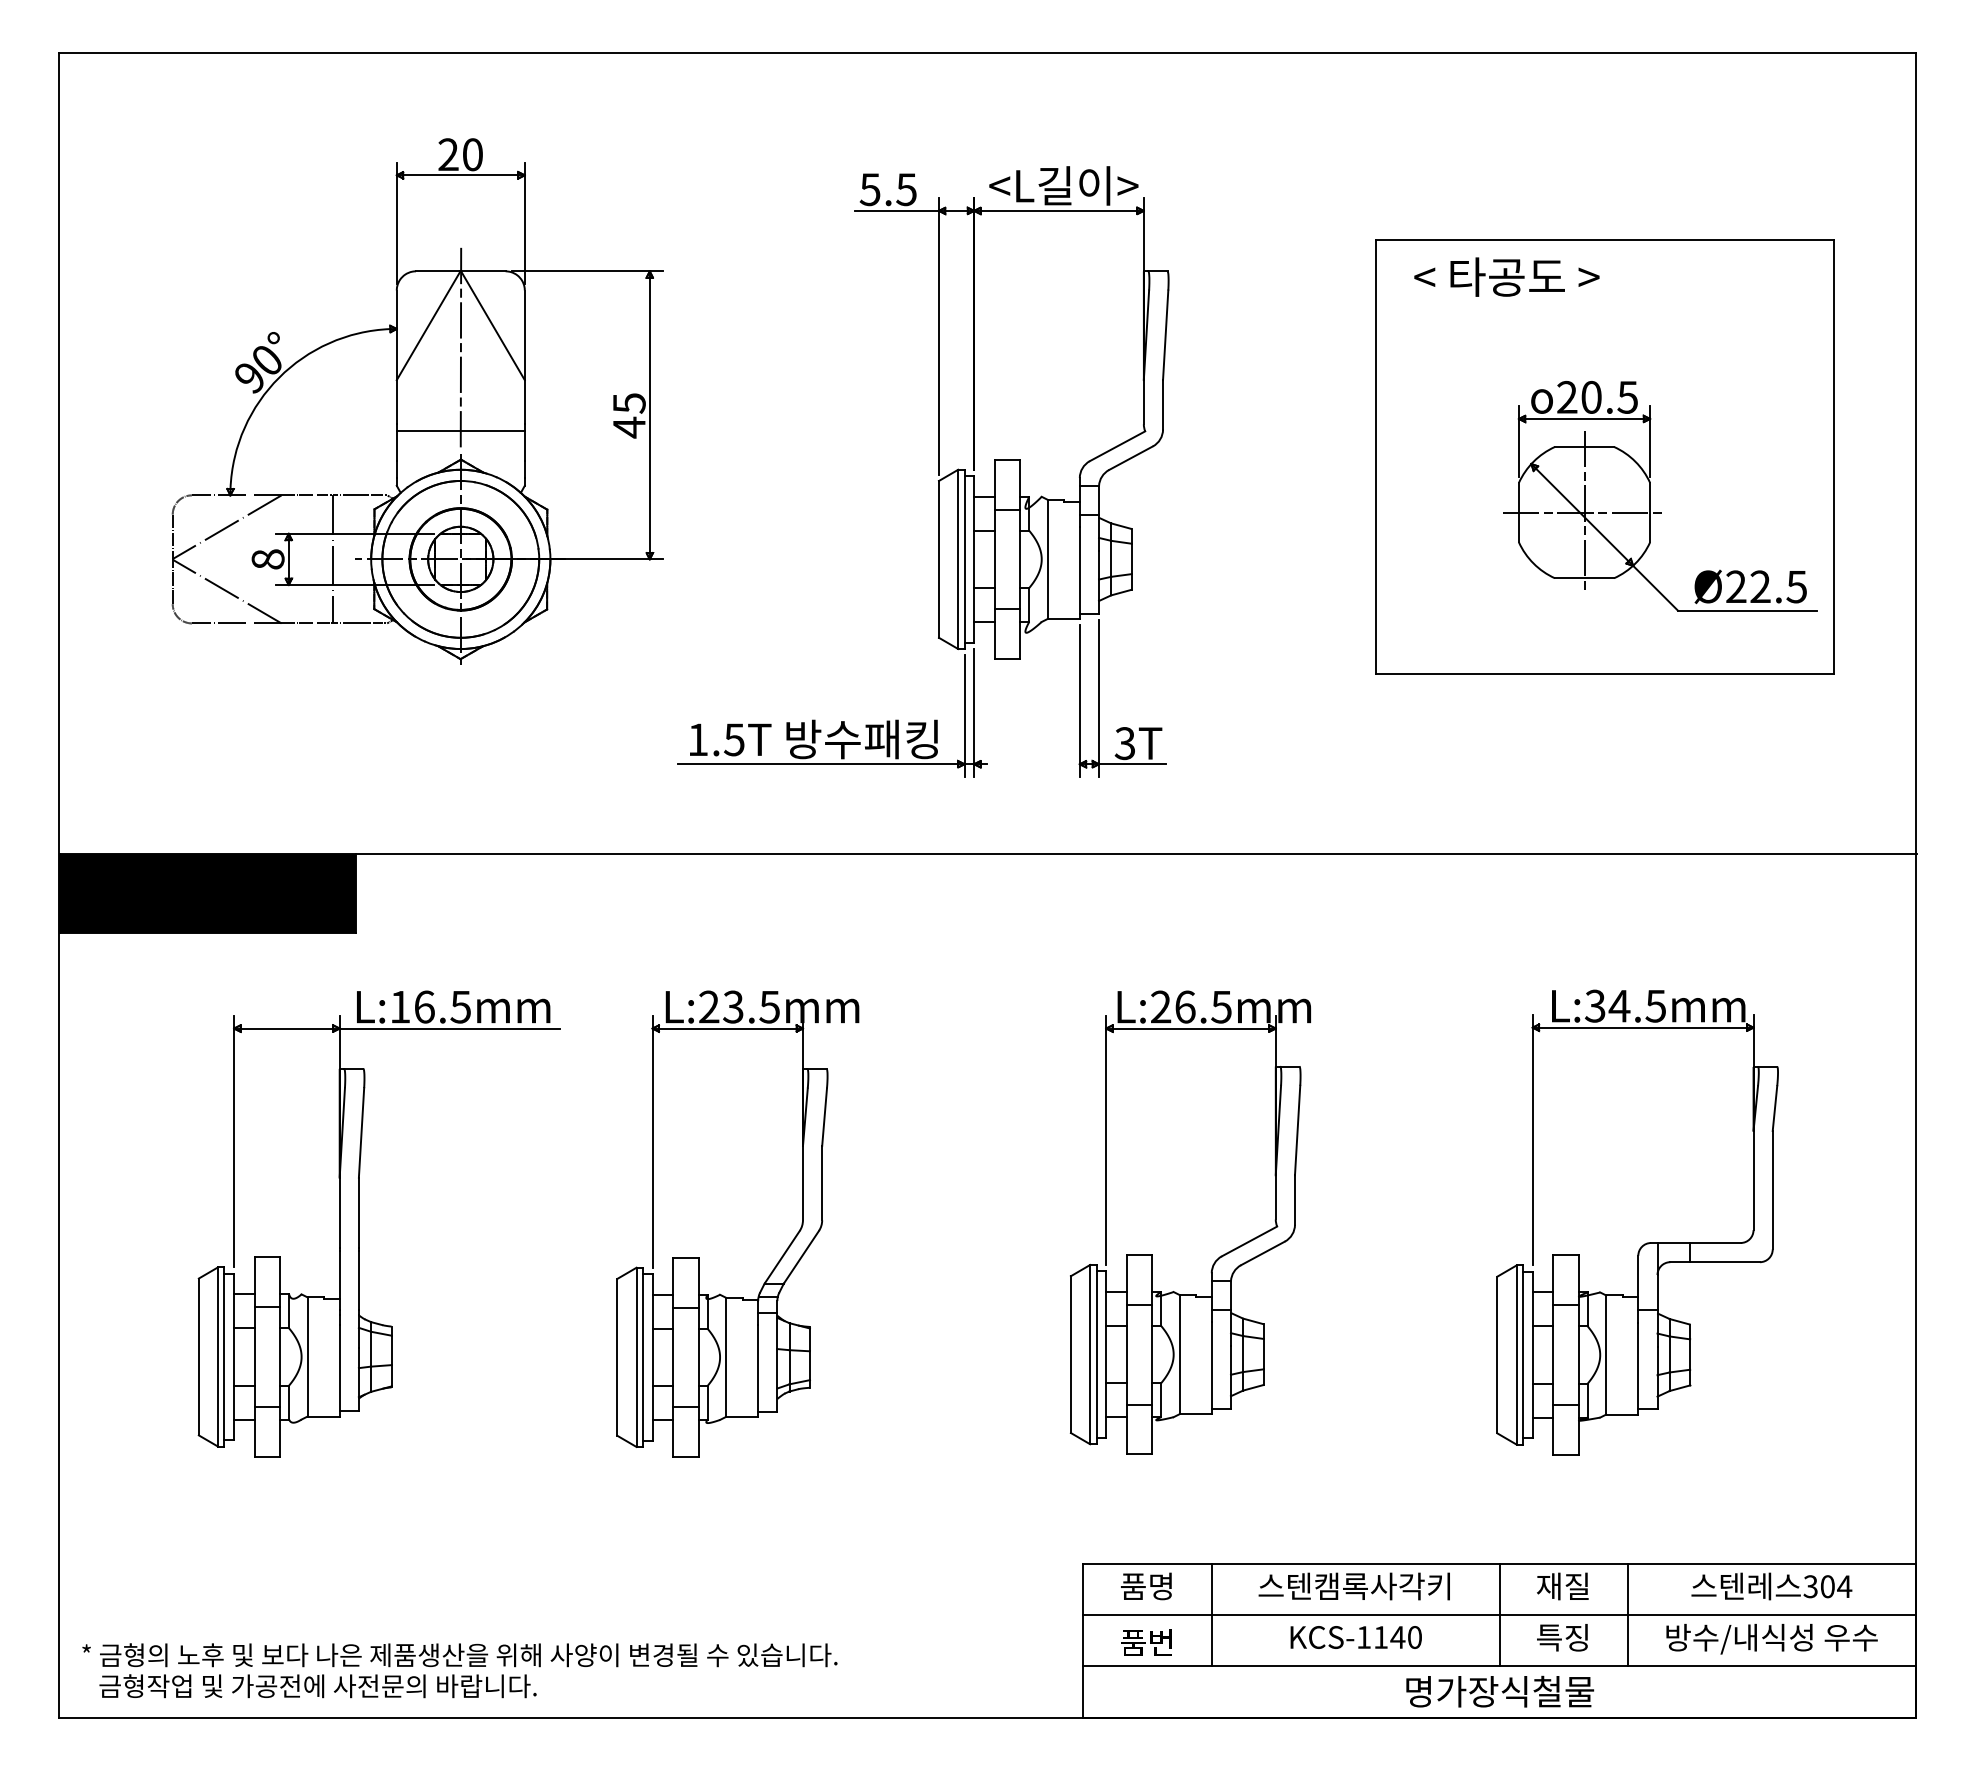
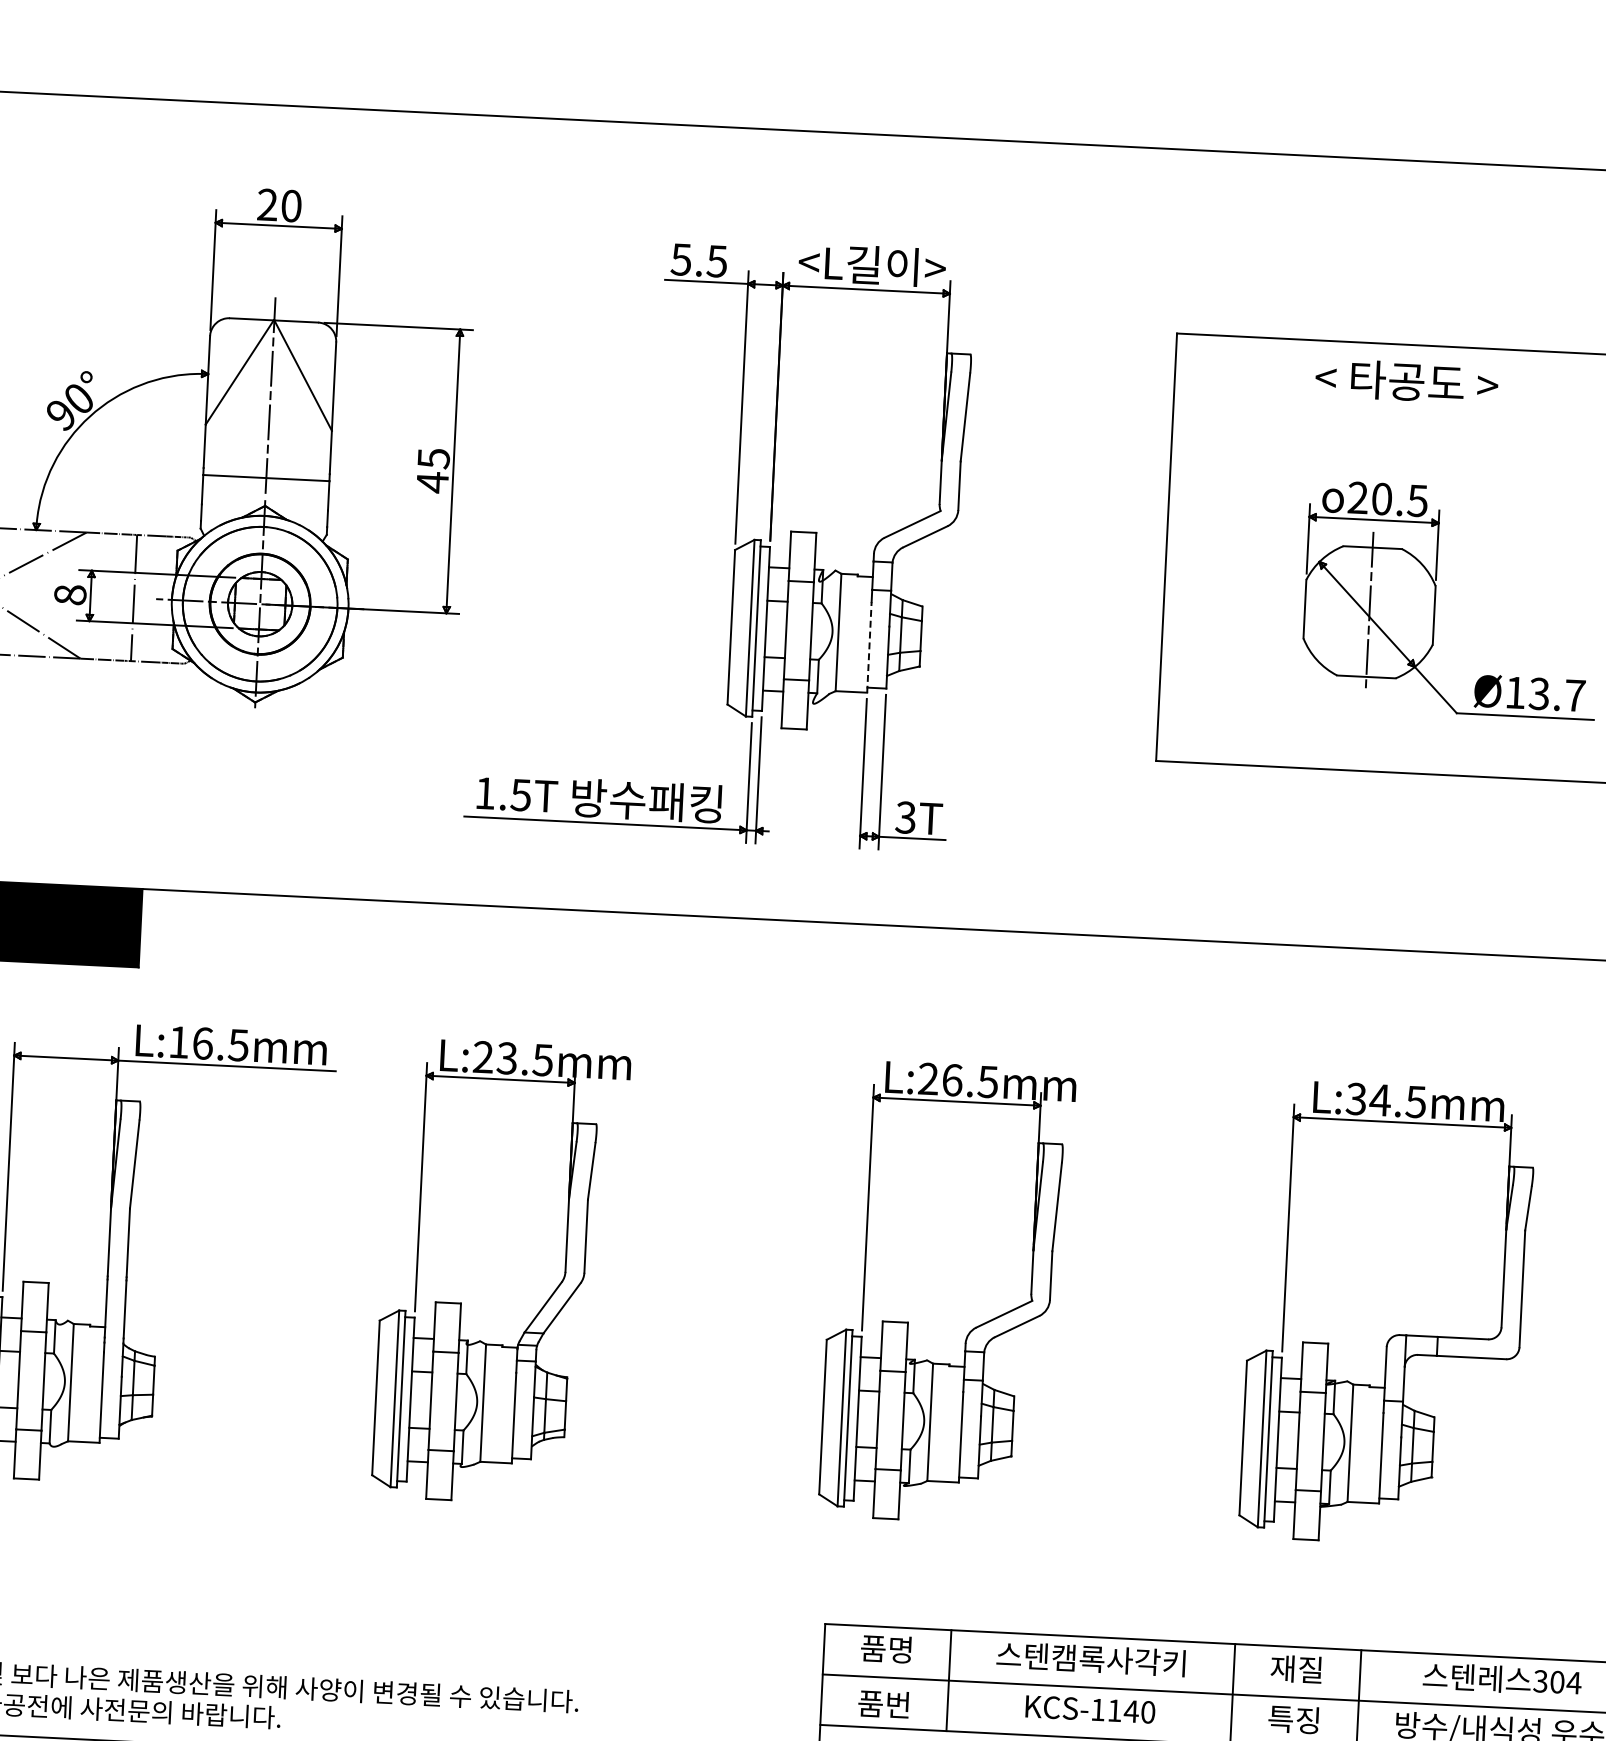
text: (1506, 276) -> (1406, 380), moved
line: (1584, 512) -> (1369, 612), removed
line: (1079, 572) -> (869, 646), solid -> dashed
text: (1766, 586) -> (1545, 693), Ø22.5 -> Ø13.7

